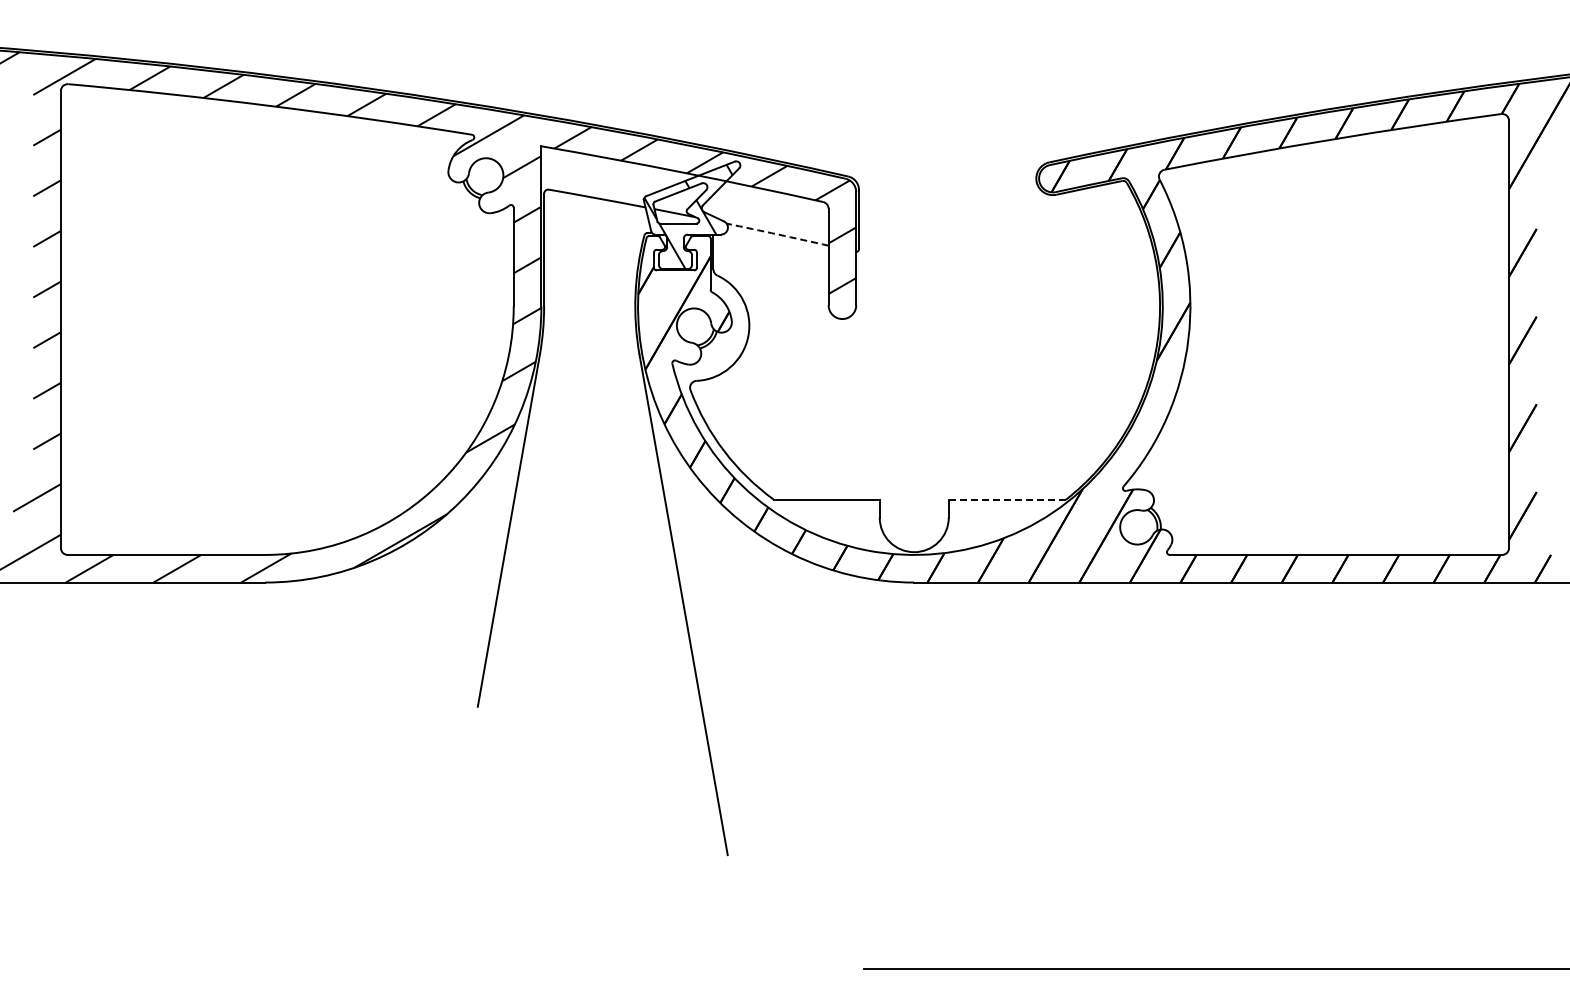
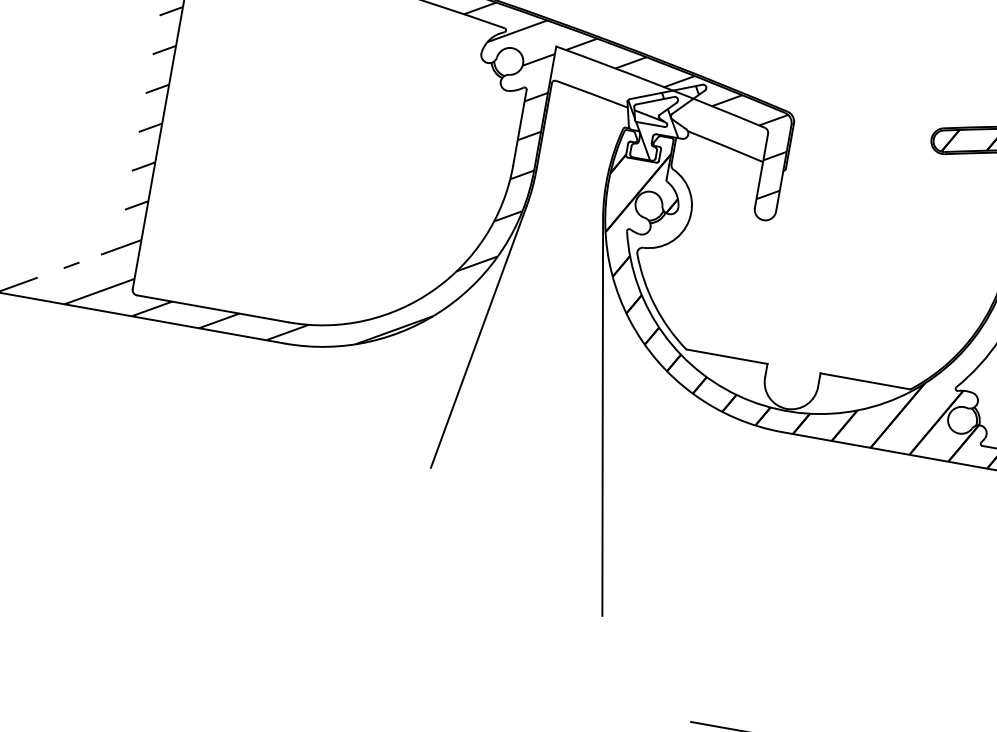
arc: (777, 234) -> (725, 146), dashed -> solid
line: (1007, 499) -> (865, 381), dashed -> solid

